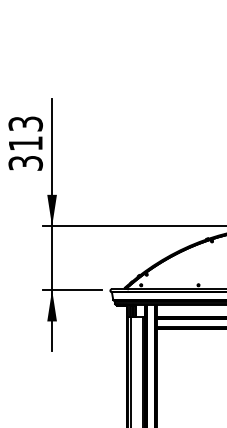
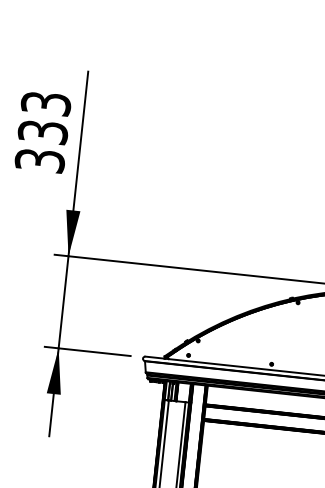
text: (25, 143) -> (42, 131), 313 -> 333

